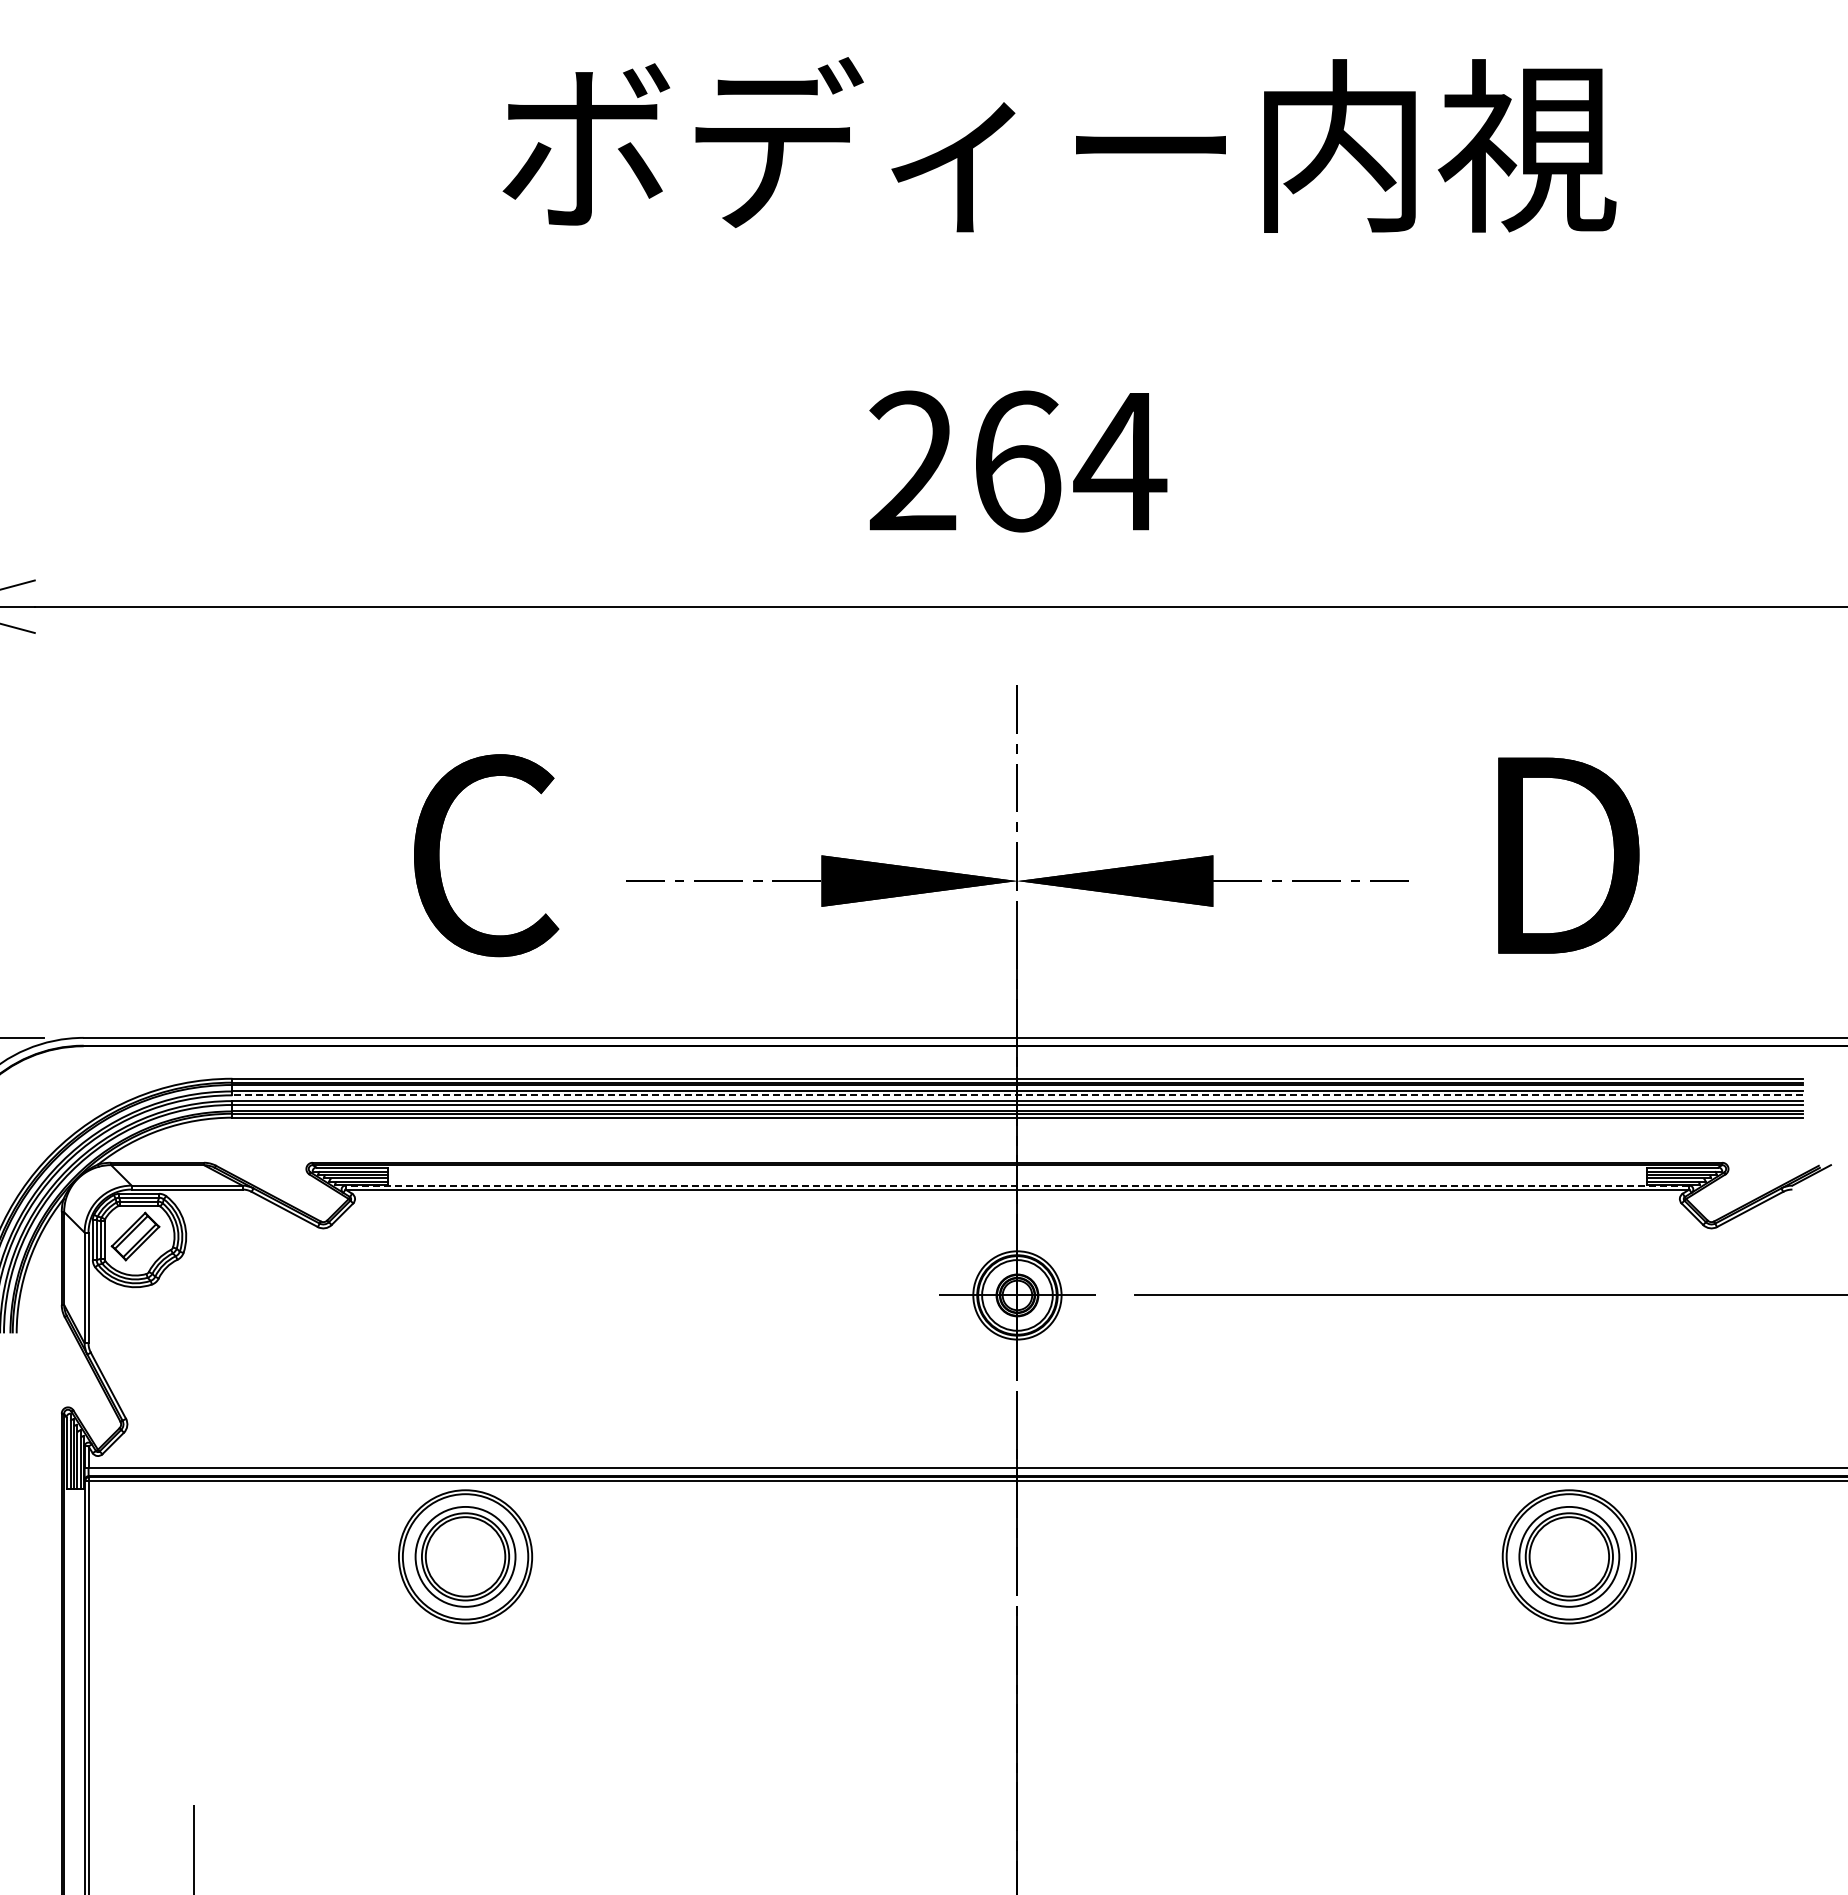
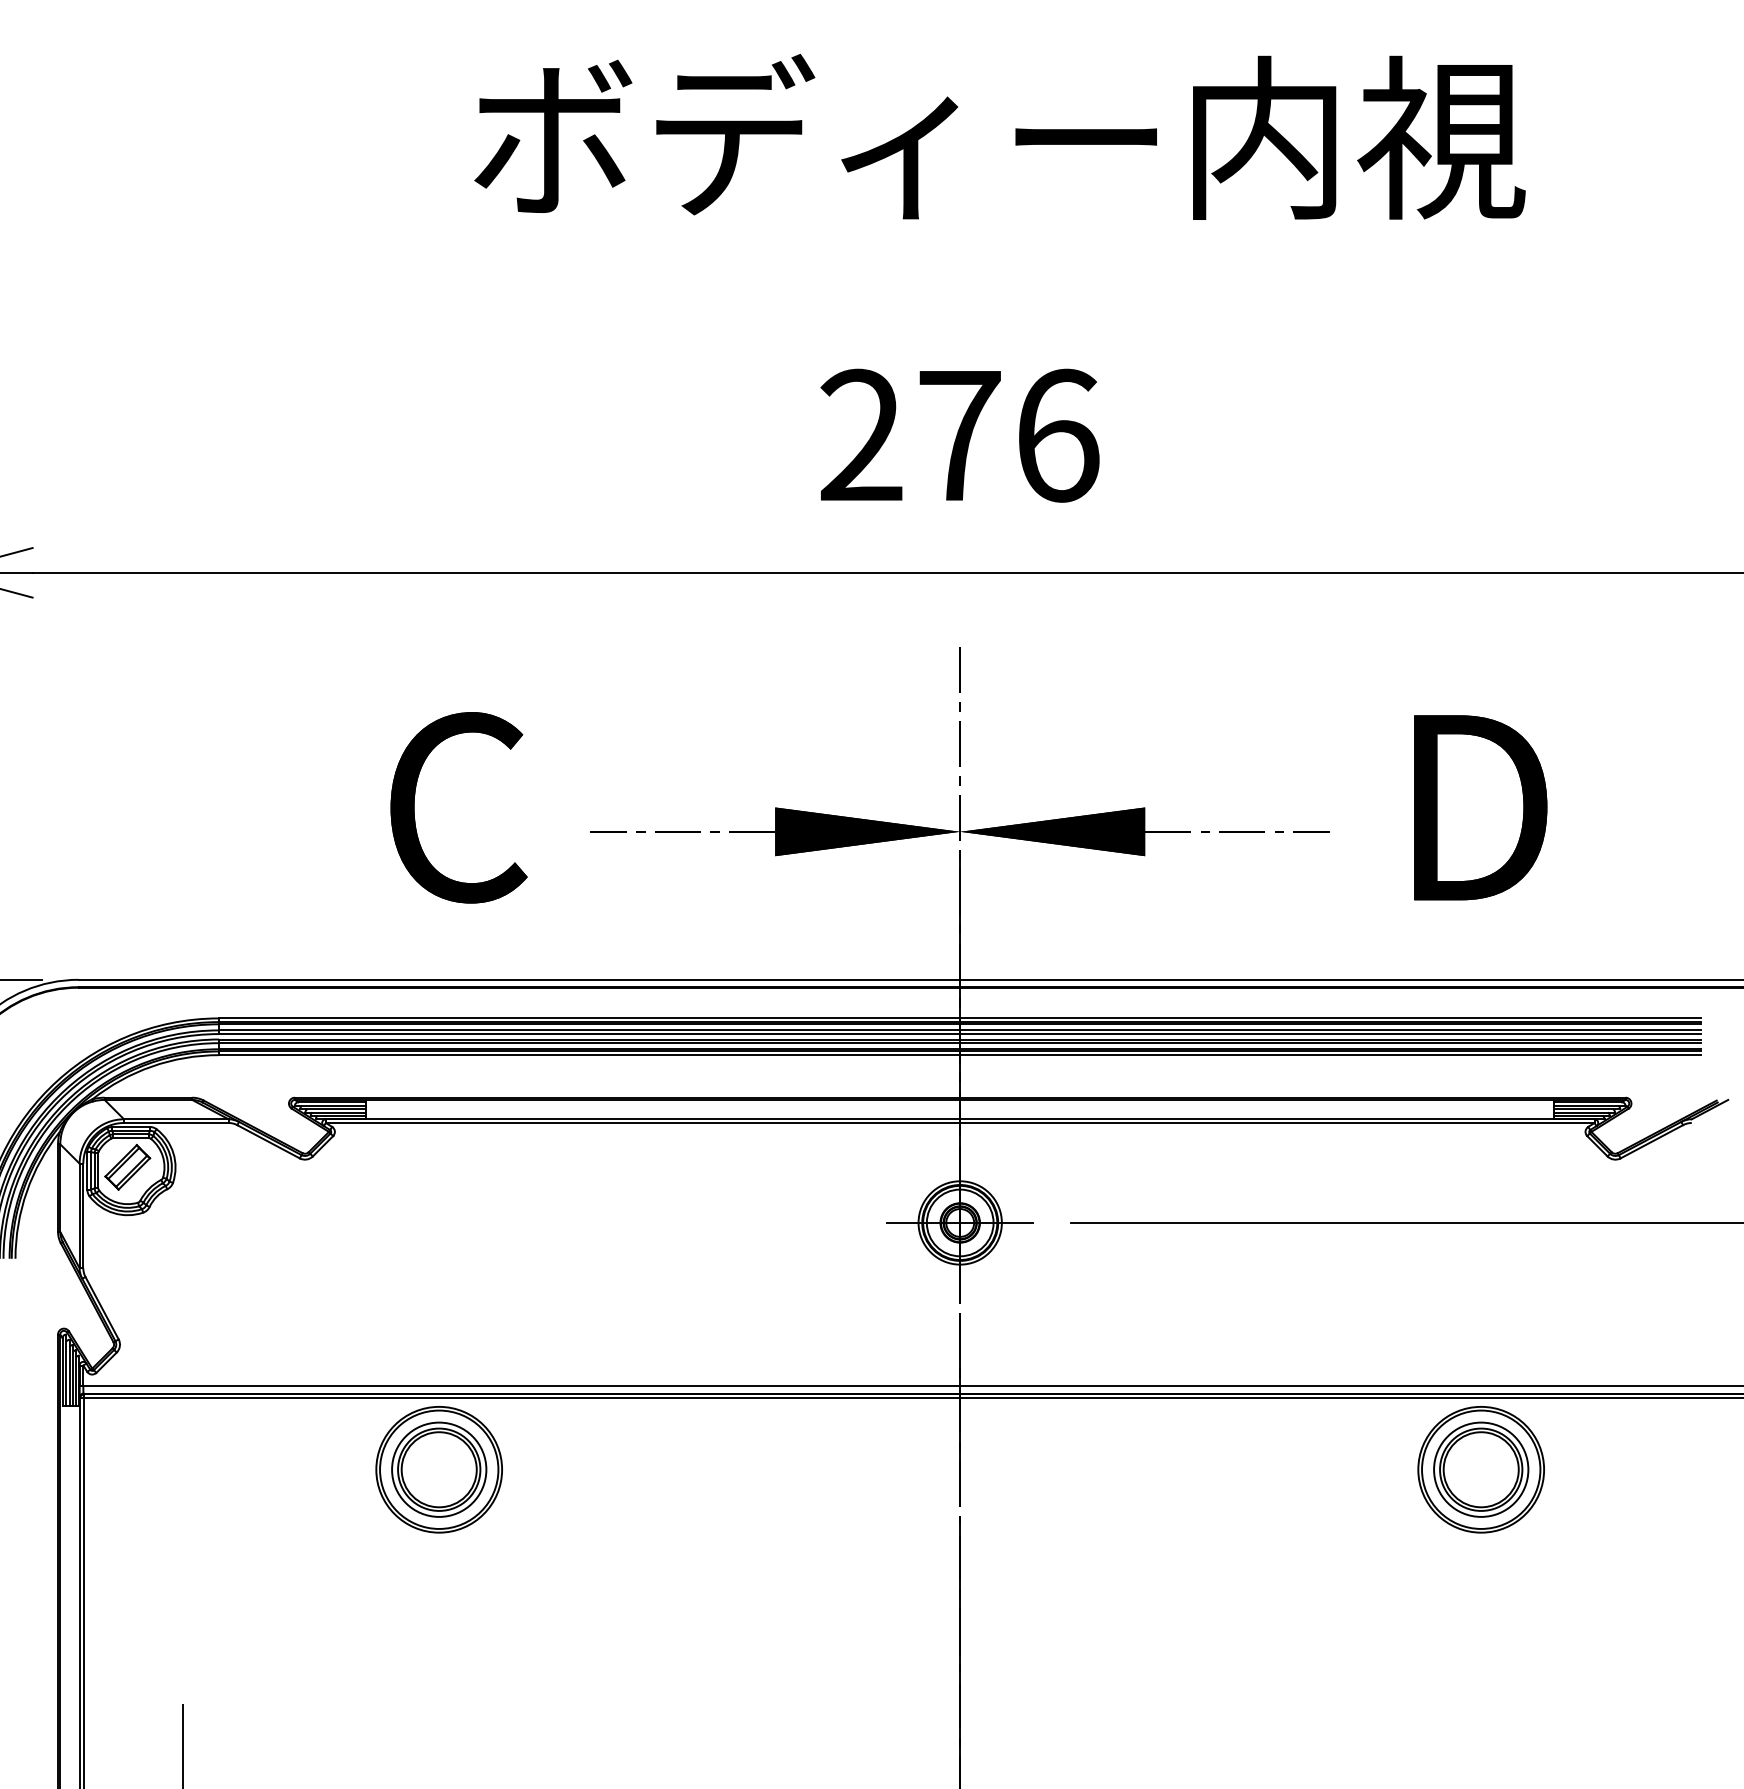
text: (1070, 461) -> (1010, 435), 264 -> 276
line: (1016, 1095) -> (959, 1034), dashed -> solid
line: (1017, 1185) -> (960, 1119), dashed -> solid

